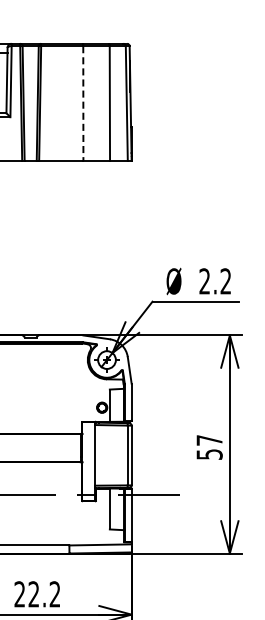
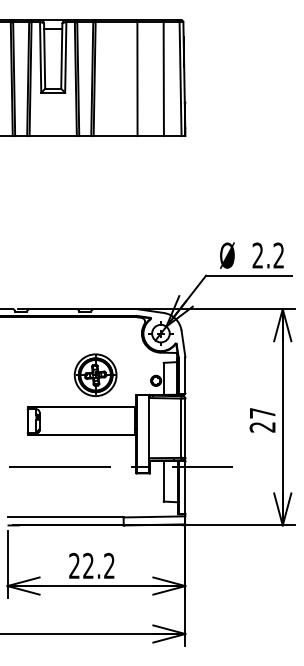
line: (83, 103) -> (137, 79), dashed -> solid
part: (41, 401) -> (95, 374), added
text: (209, 454) -> (262, 427), 57 -> 27

